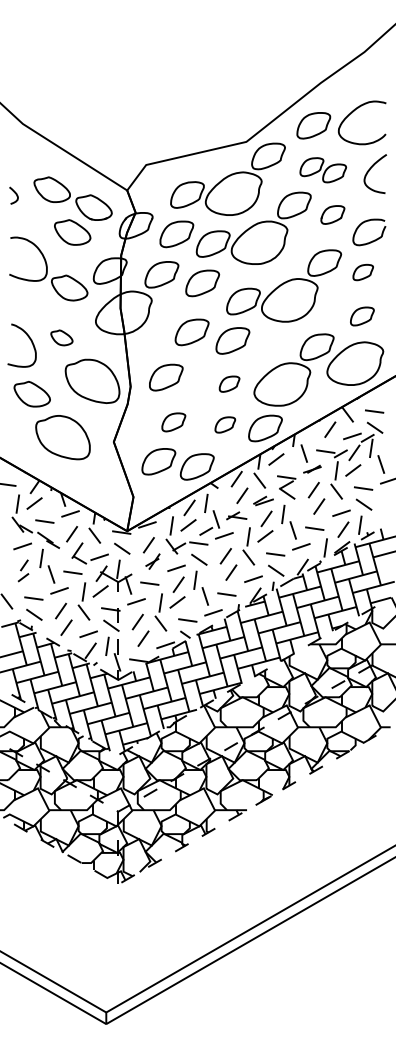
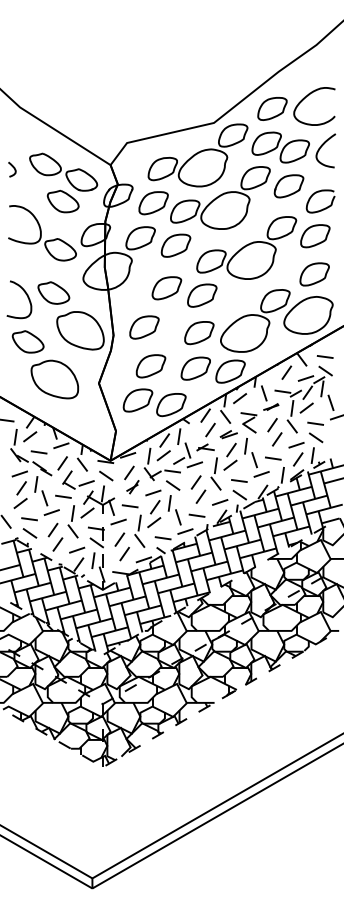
part: (323, 170) -> (280, 147), size x1.43
part: (332, 215) -> (288, 186), size x1.43
part: (363, 272) -> (315, 236), size x1.67
part: (362, 316) -> (314, 274), size x1.43
part: (61, 337) -> (53, 292), size x1.67
part: (229, 384) -> (199, 333), size x1.67
part: (173, 422) -> (150, 366), size x1.43
part: (225, 424) -> (195, 368), size x1.67
part: (23, 571) -> (20, 495), size x1.43

